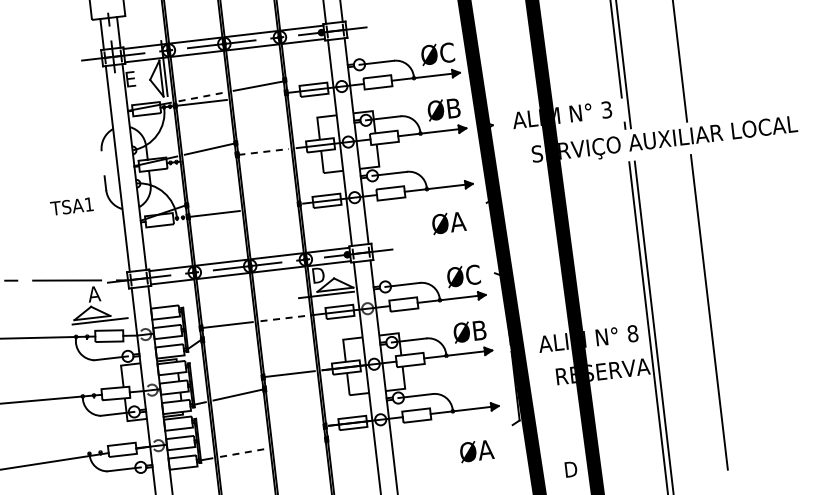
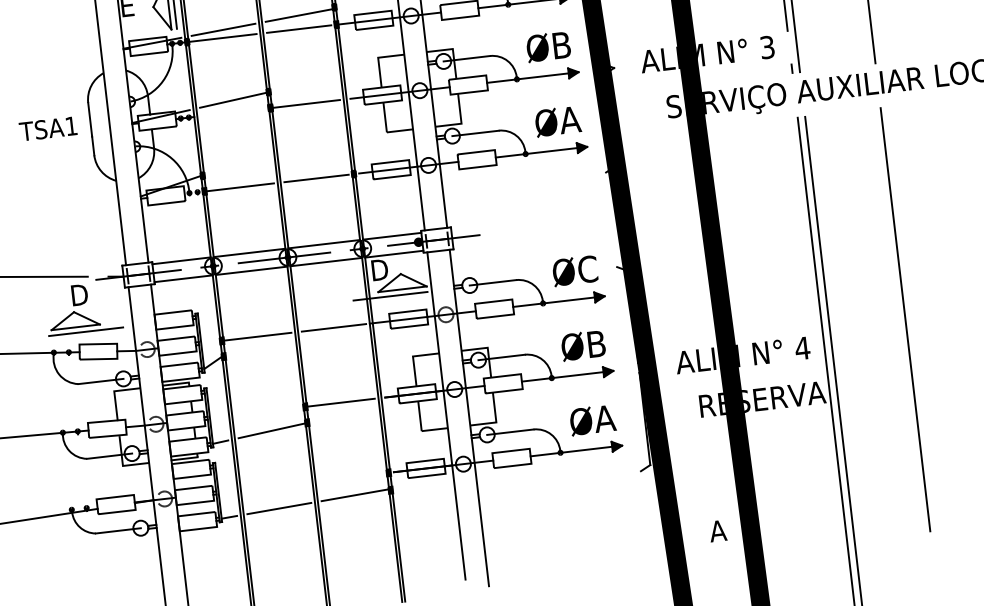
line: (202, 96) -> (223, 29), dashed -> solid
line: (258, 96) -> (299, 29), added
line: (264, 151) -> (307, 103), dashed -> solid
line: (102, 163) -> (89, 119), added
text: (71, 206) -> (47, 128), moved
line: (271, 207) -> (316, 178), added
text: (449, 223) -> (558, 122), moved
text: (94, 294) -> (78, 295), A -> D
line: (284, 318) -> (334, 327), dashed -> solid
text: (632, 333) -> (802, 348), 8 -> 4
line: (301, 442) -> (356, 494), added
text: (477, 451) -> (593, 420), moved
line: (244, 452) -> (280, 508), dashed -> solid
text: (570, 469) -> (718, 531), D -> A

